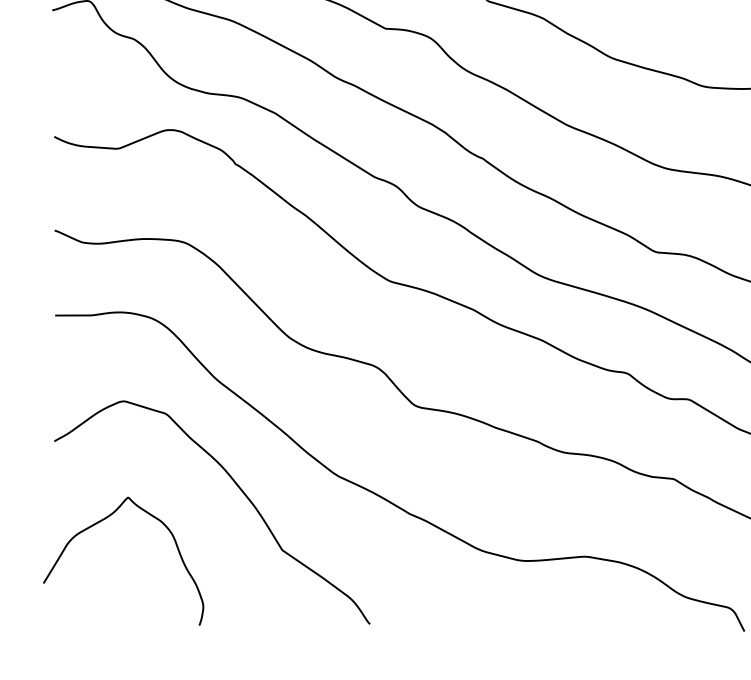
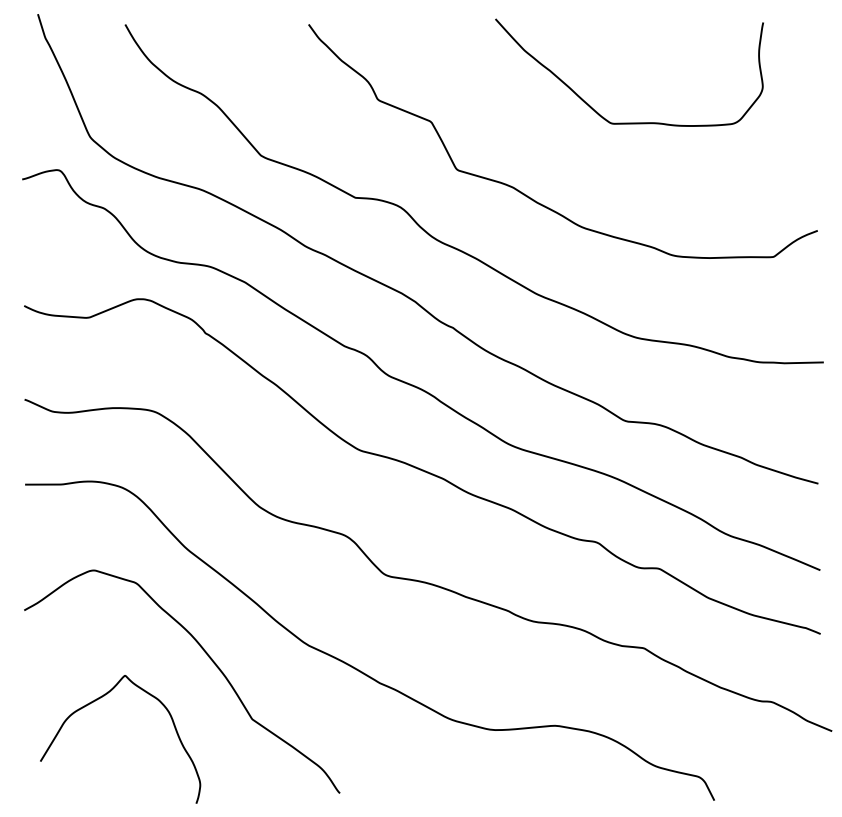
curve: (102, 521) -> (99, 699), moved

